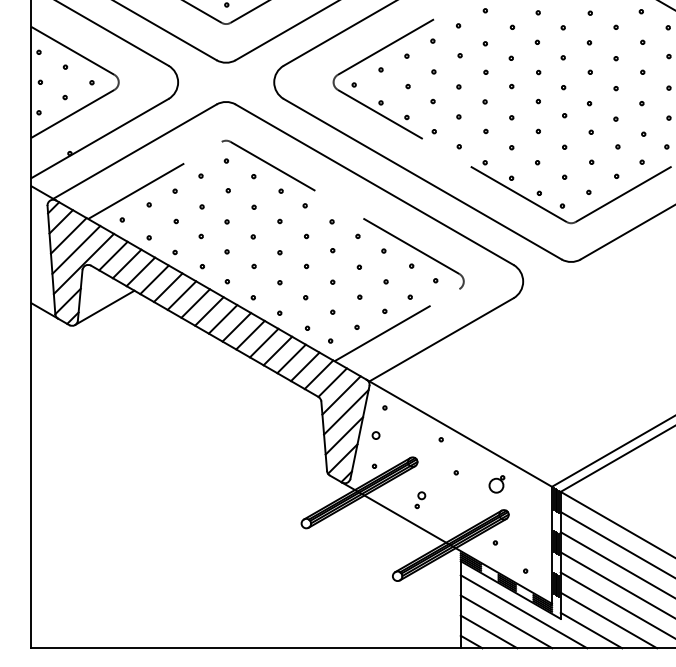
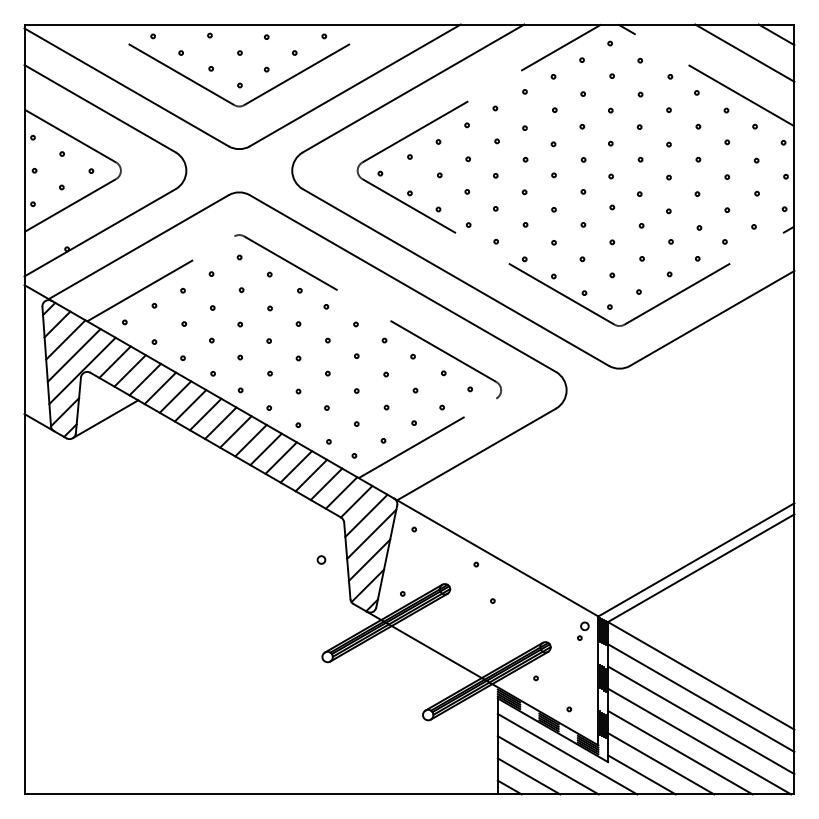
circle: (376, 435) -> (321, 559), moved
part: (496, 484) -> (537, 613), removed
part: (420, 499) -> (583, 630), moved

